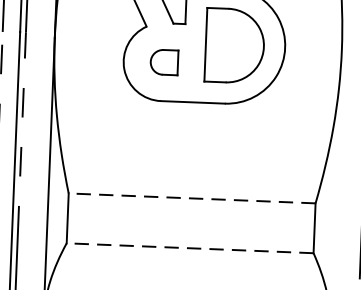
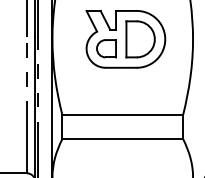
part: (164, 61) -> (106, 48), size x1.43
line: (191, 197) -> (122, 114), dashed -> solid
line: (189, 248) -> (122, 139), dashed -> solid

